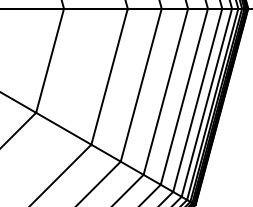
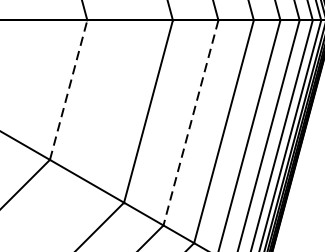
line: (50, 60) -> (69, 89), solid -> dashed
line: (141, 85) -> (191, 123), solid -> dashed

